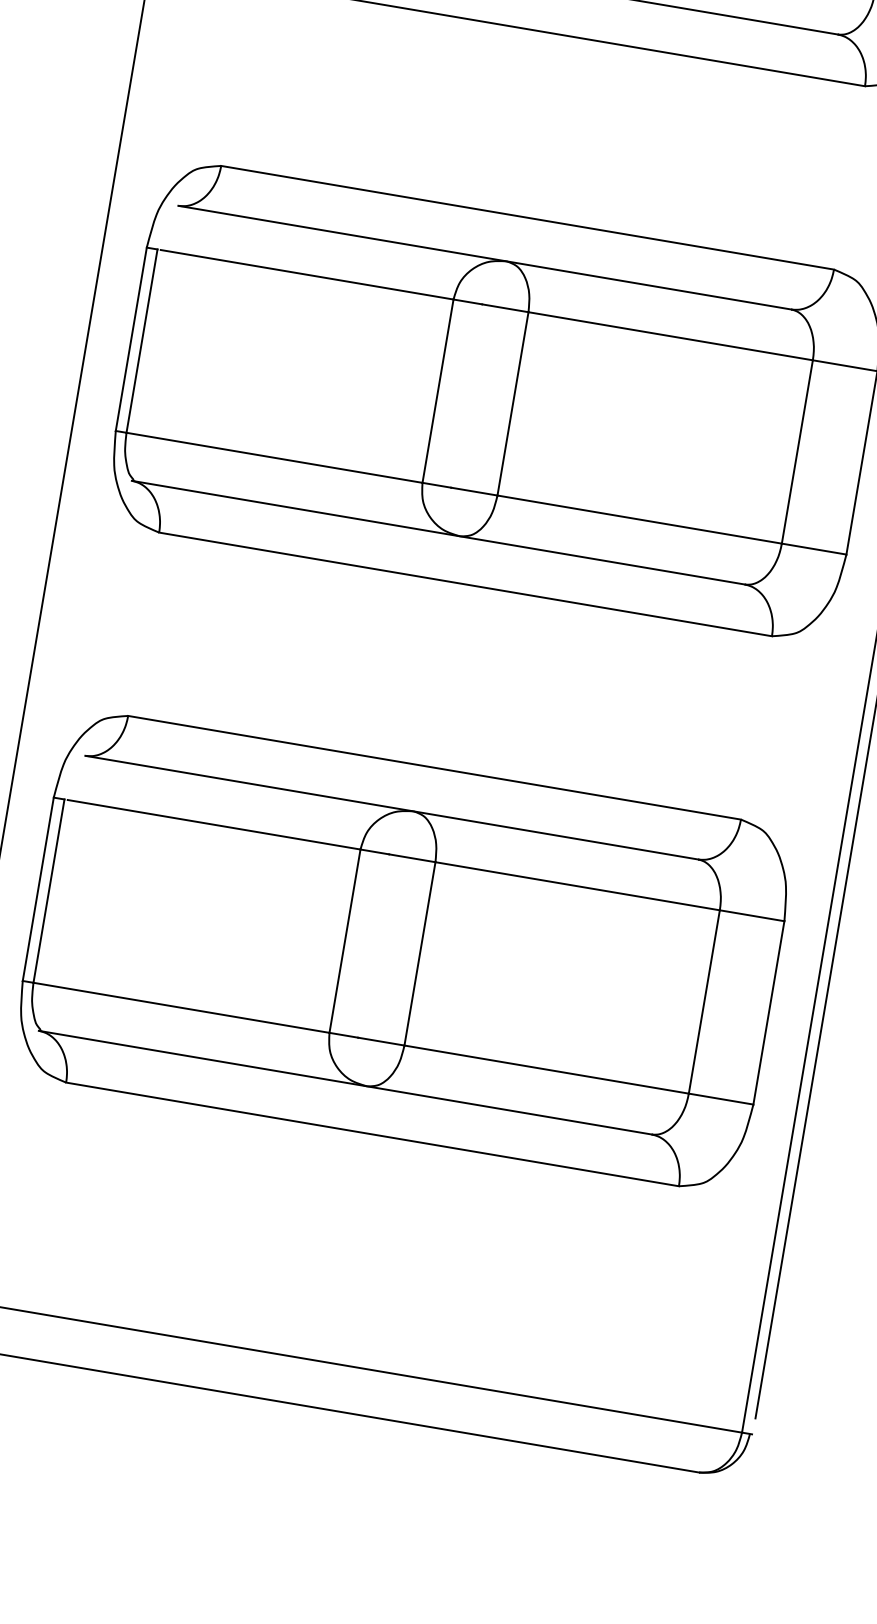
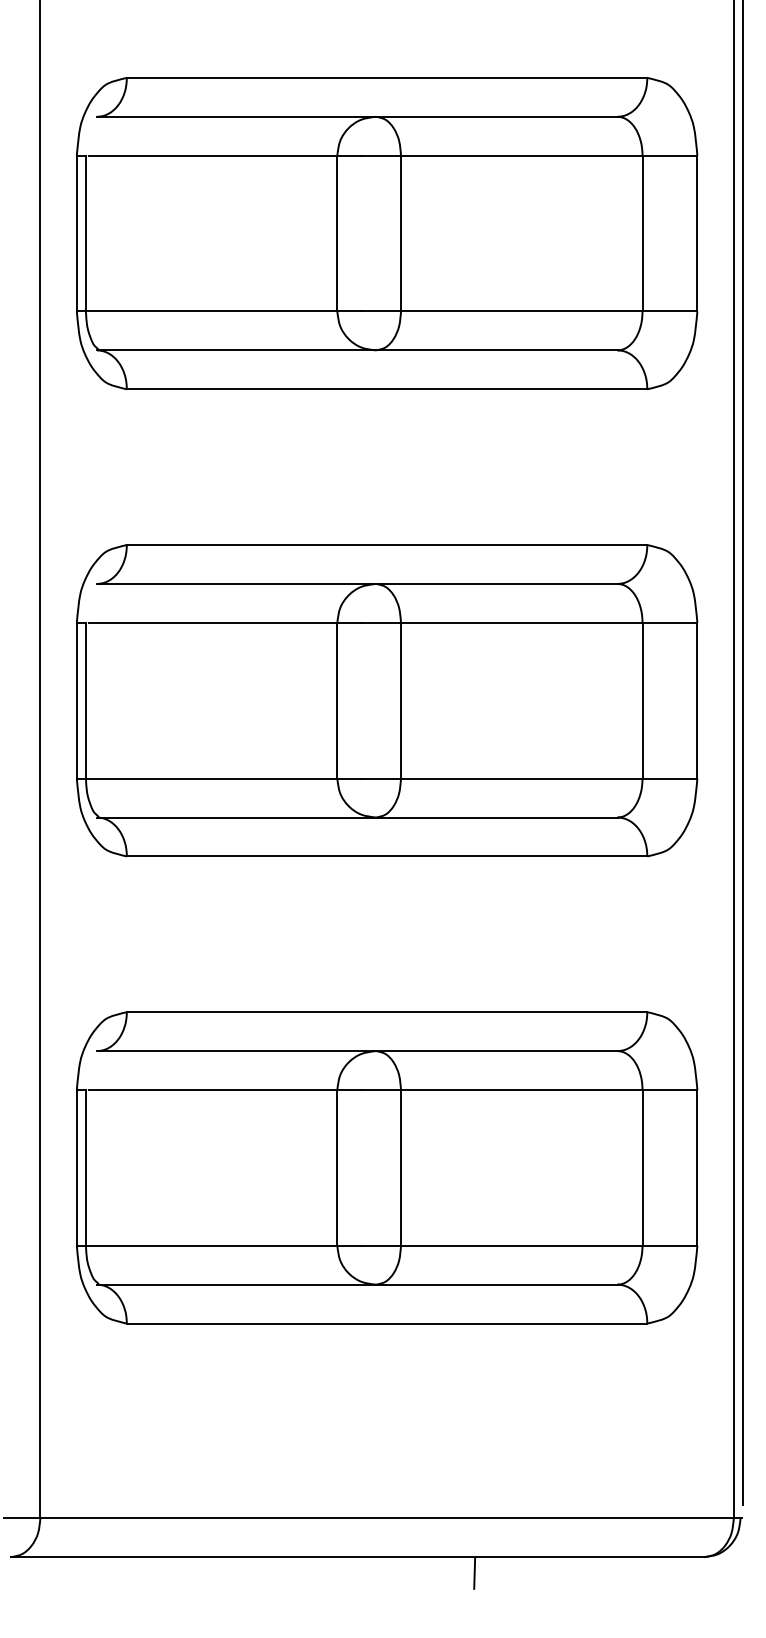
line: (425, 1444) -> (474, 1572), added

